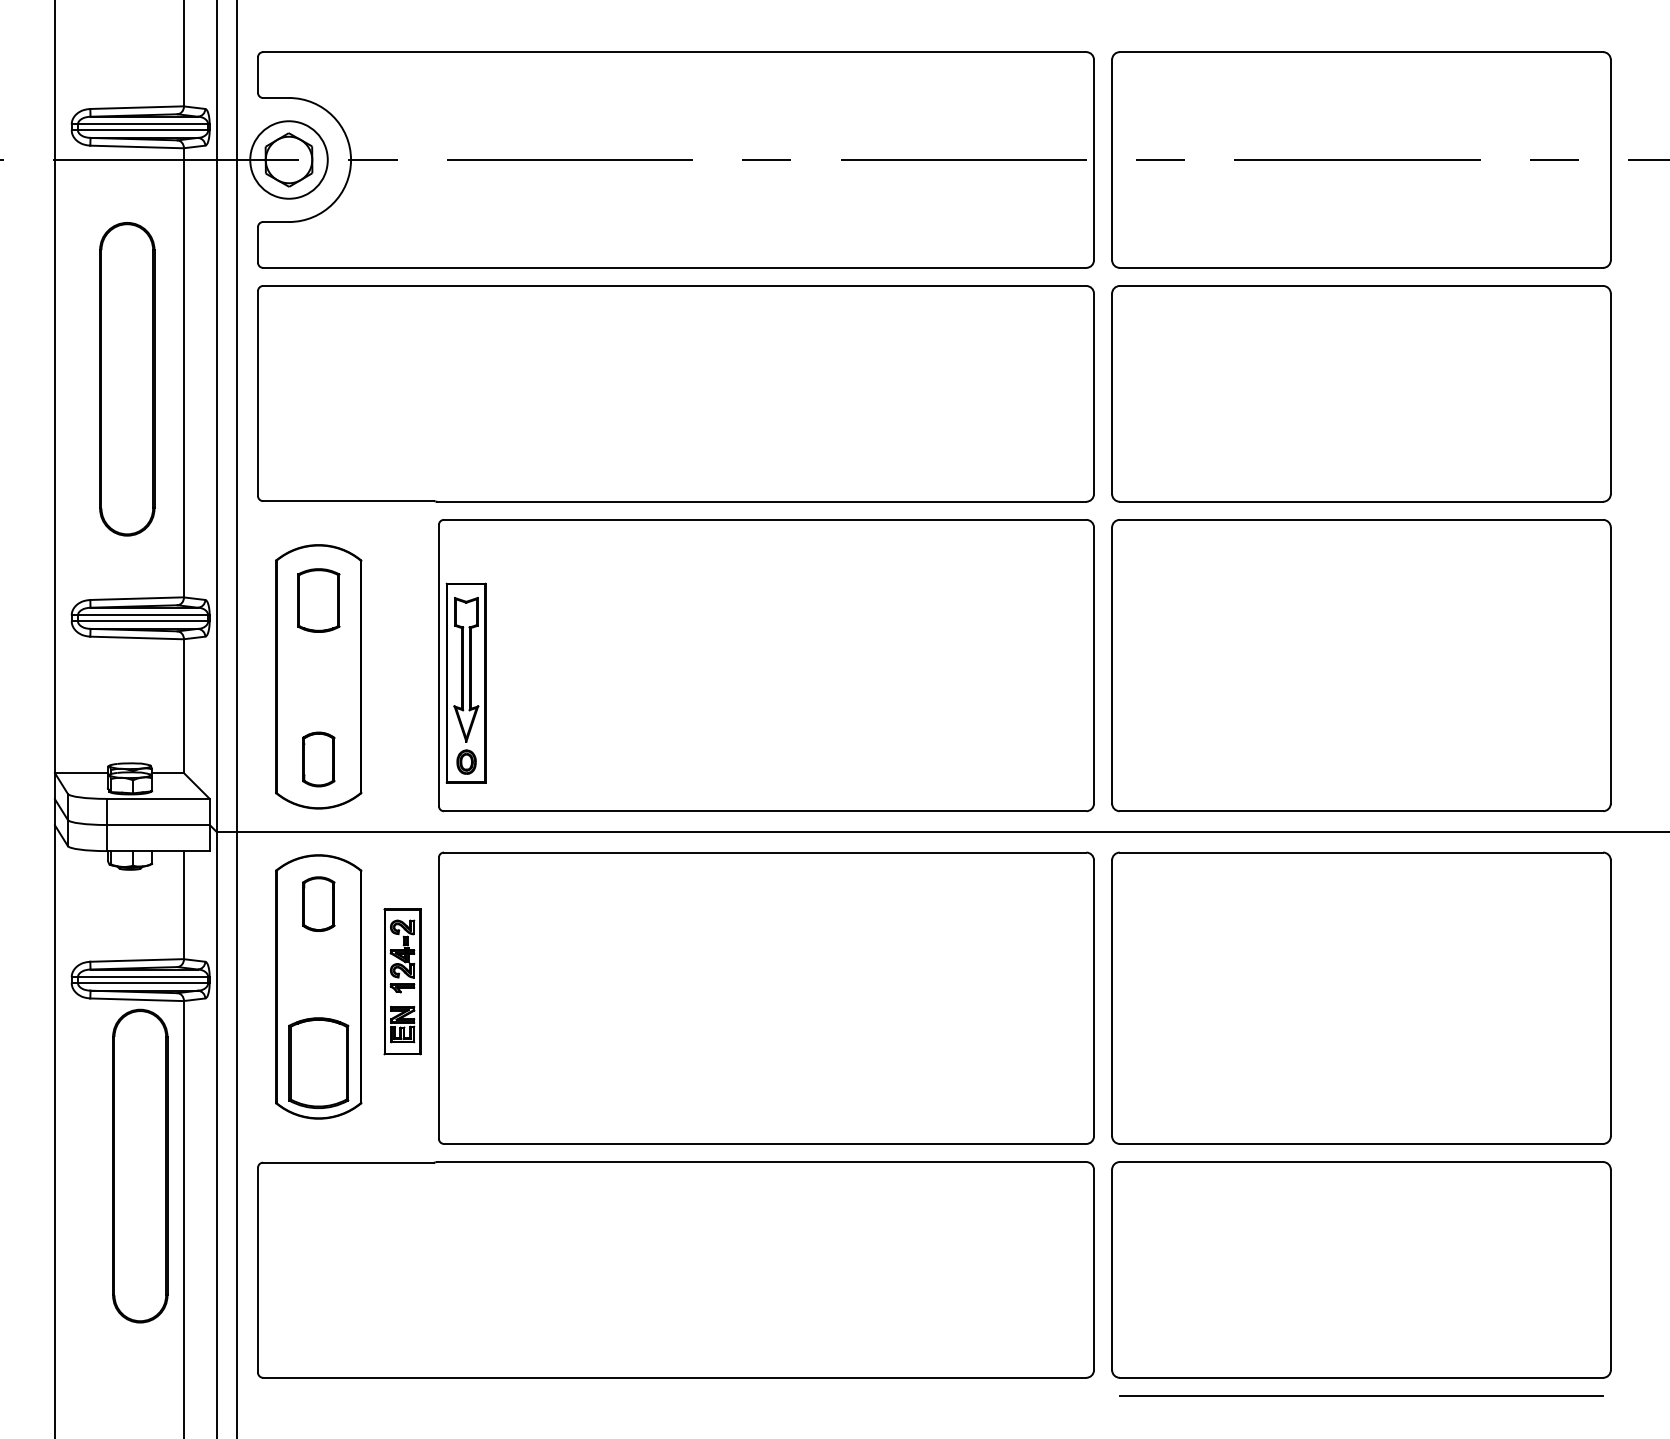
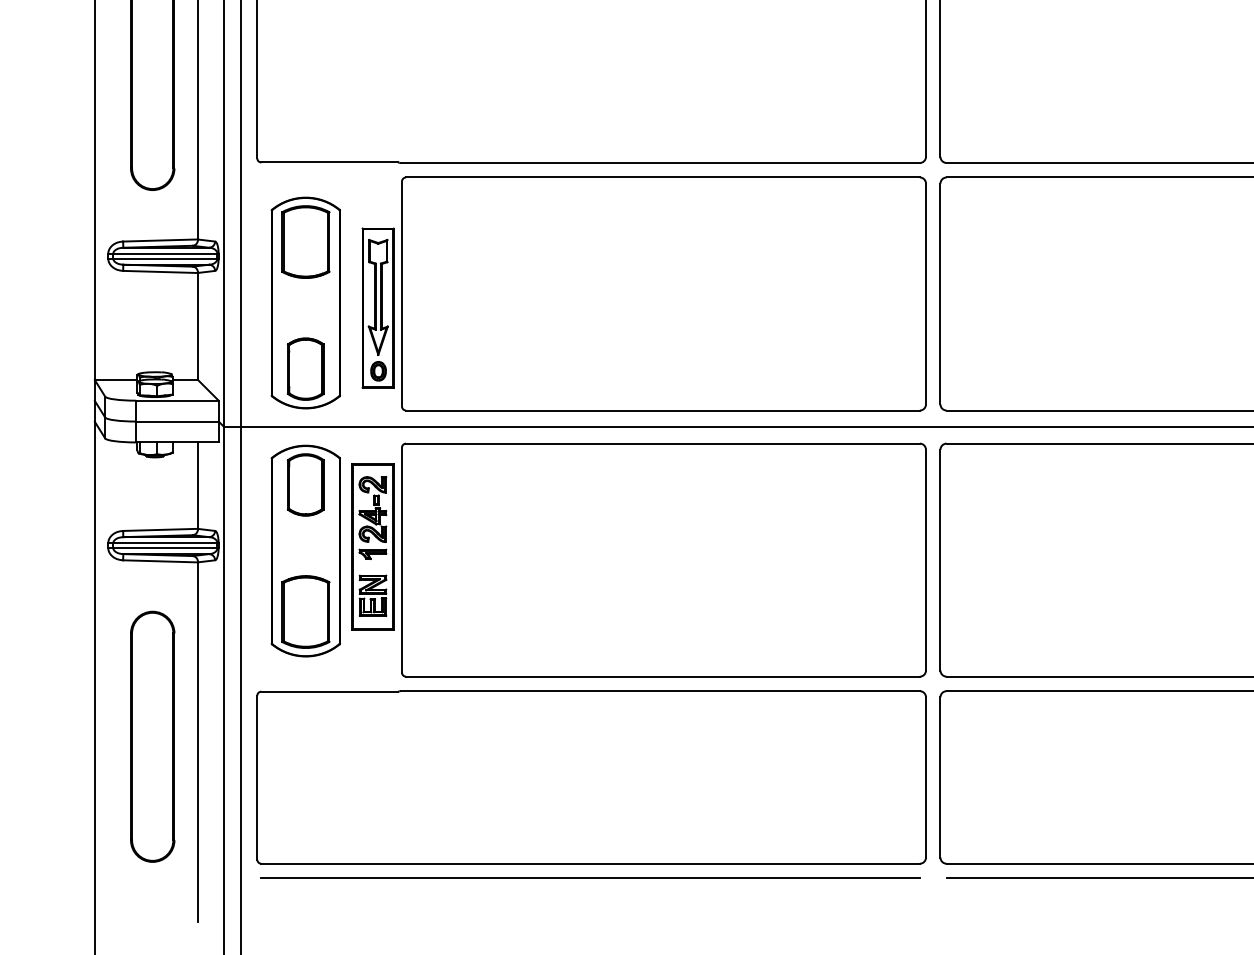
part: (318, 600) -> (305, 241), size x1.43
part: (465, 682) -> (377, 307), moved
part: (318, 759) -> (305, 369), size x1.43
part: (318, 903) -> (305, 484), size x1.43
part: (402, 981) -> (372, 546), size x1.43
part: (140, 1165) -> (152, 736), moved
line: (674, 1395) -> (590, 877), added

